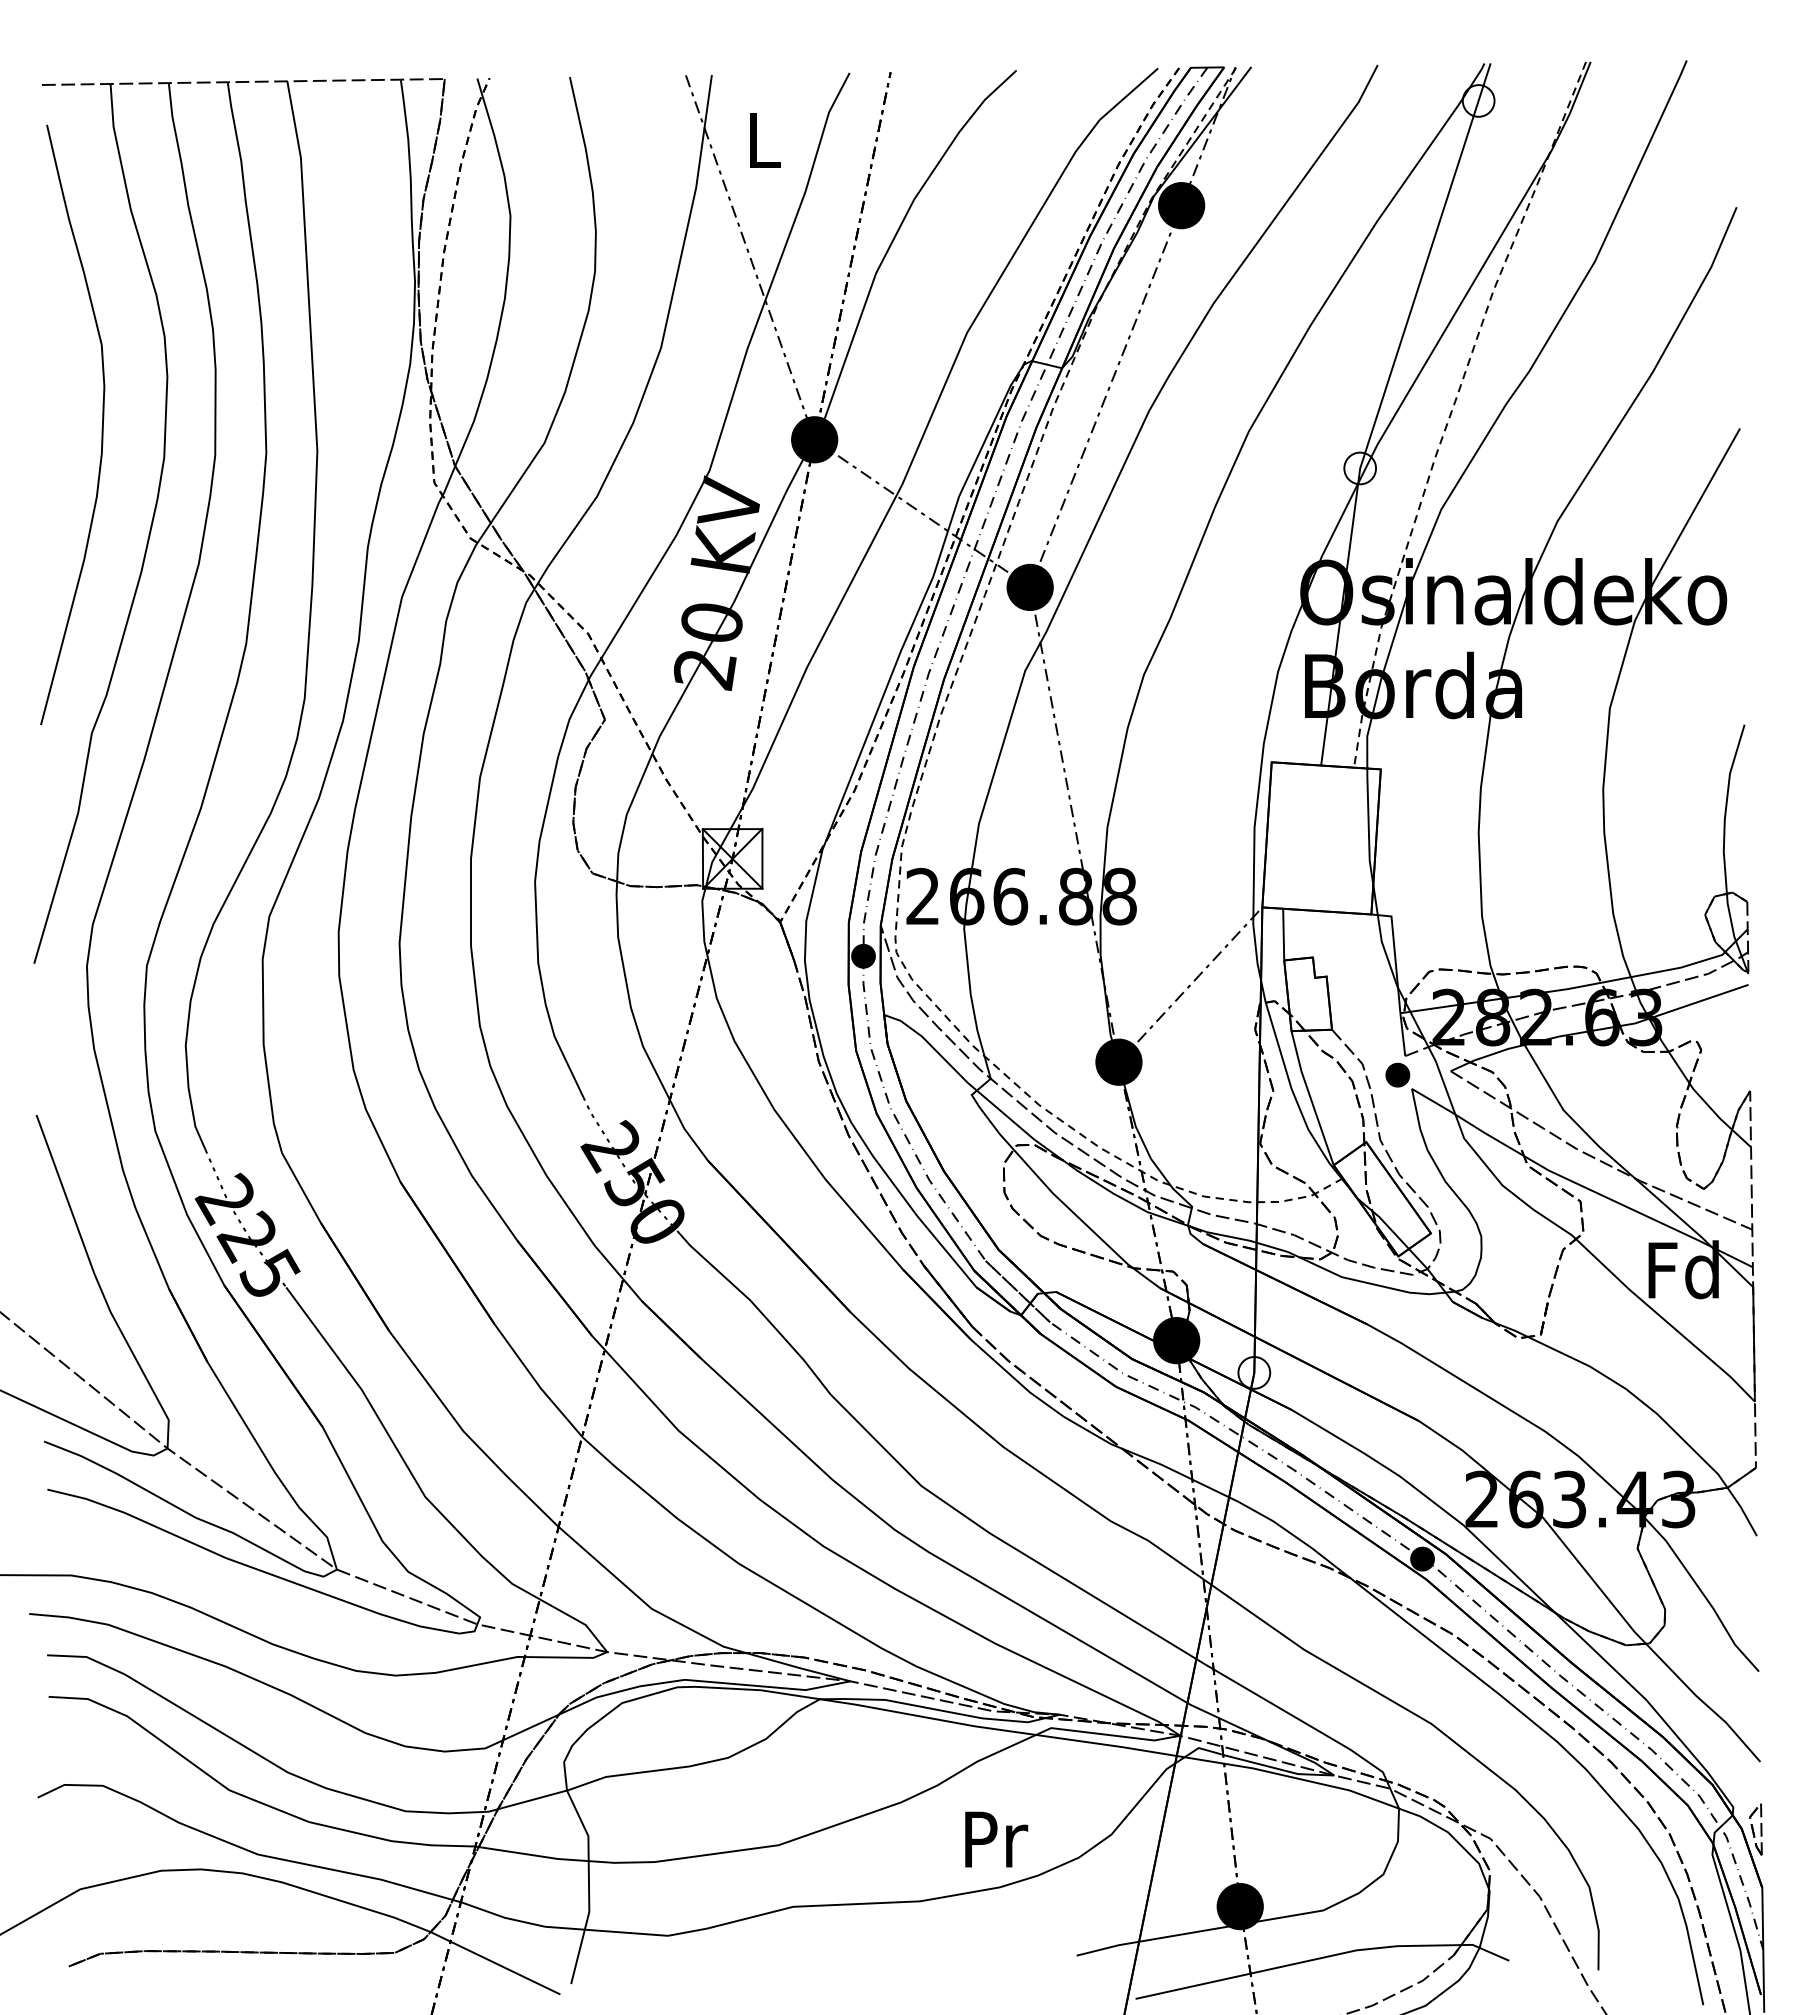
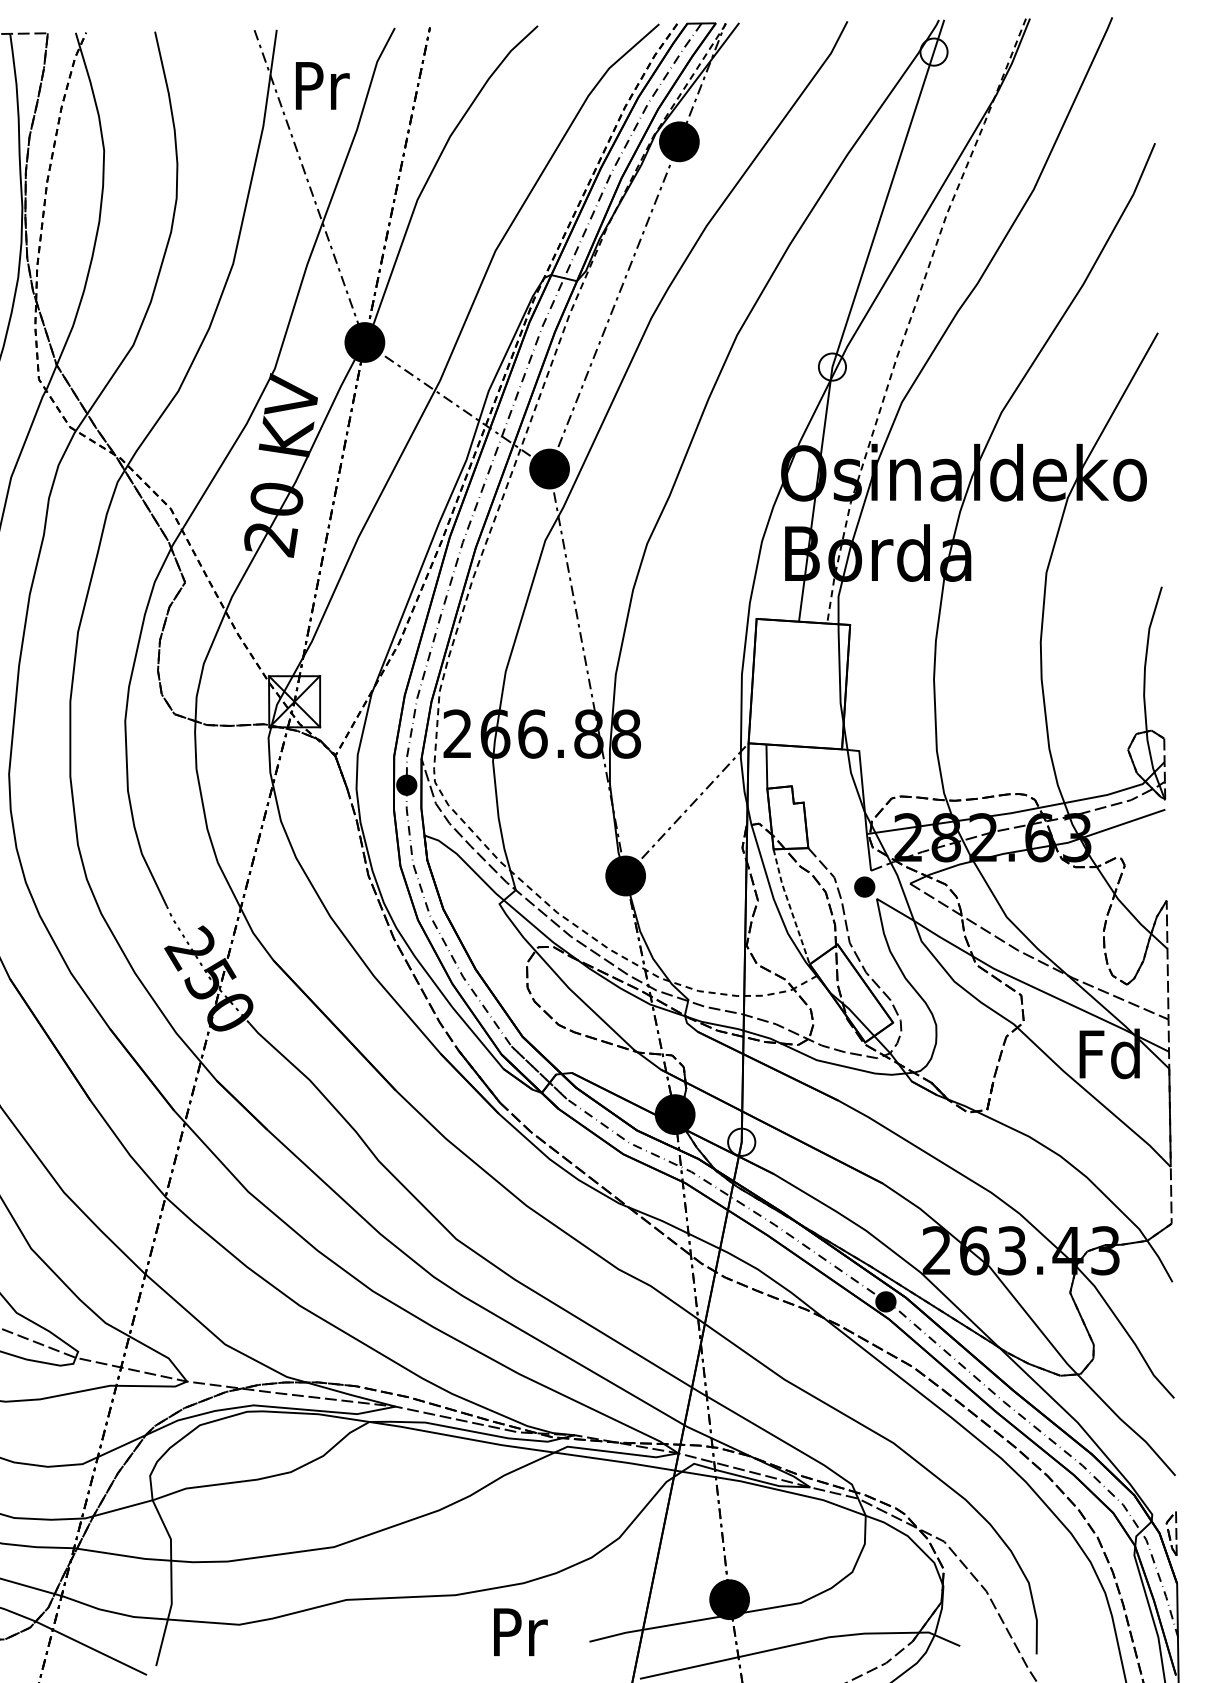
text: (765, 140) -> (322, 85), L -> Pr
line: (1310, 1098) -> (789, 907), solid -> dashed
text: (996, 1839) -> (520, 1632), moved

